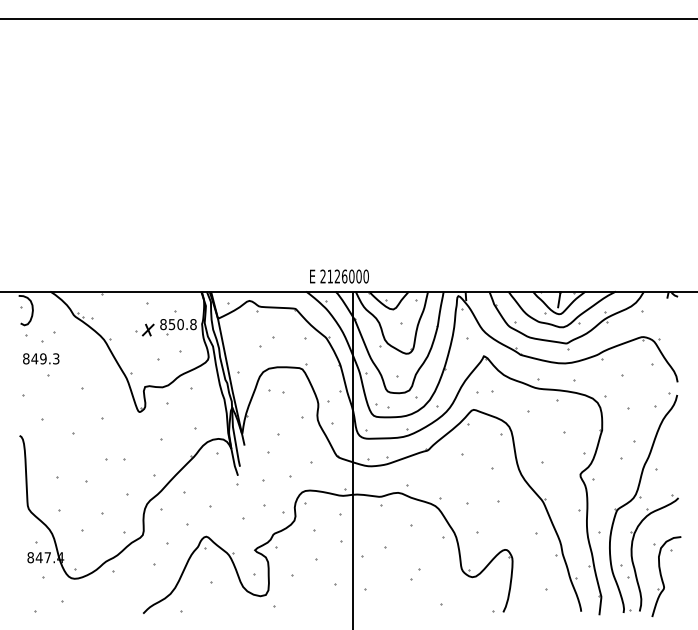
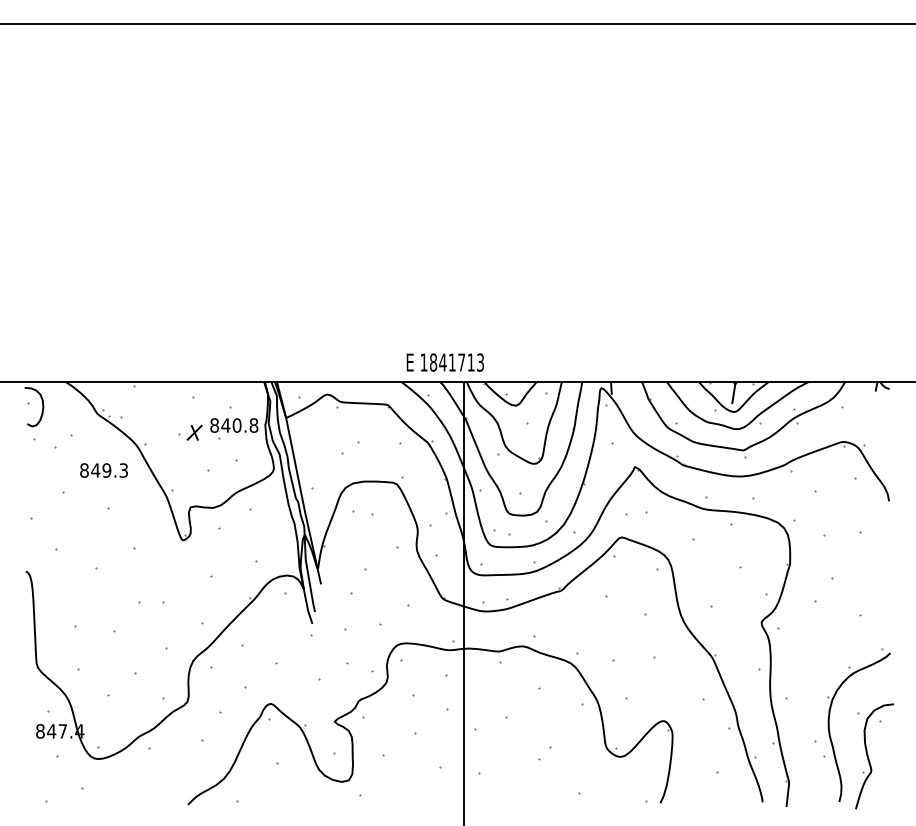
text: (344, 276) -> (452, 362), 2126000 -> 1841713
text: (171, 324) -> (225, 425), 850.8 -> 840.8
text: (41, 358) -> (104, 470), moved
part: (643, 502) -> (844, 658), removed

